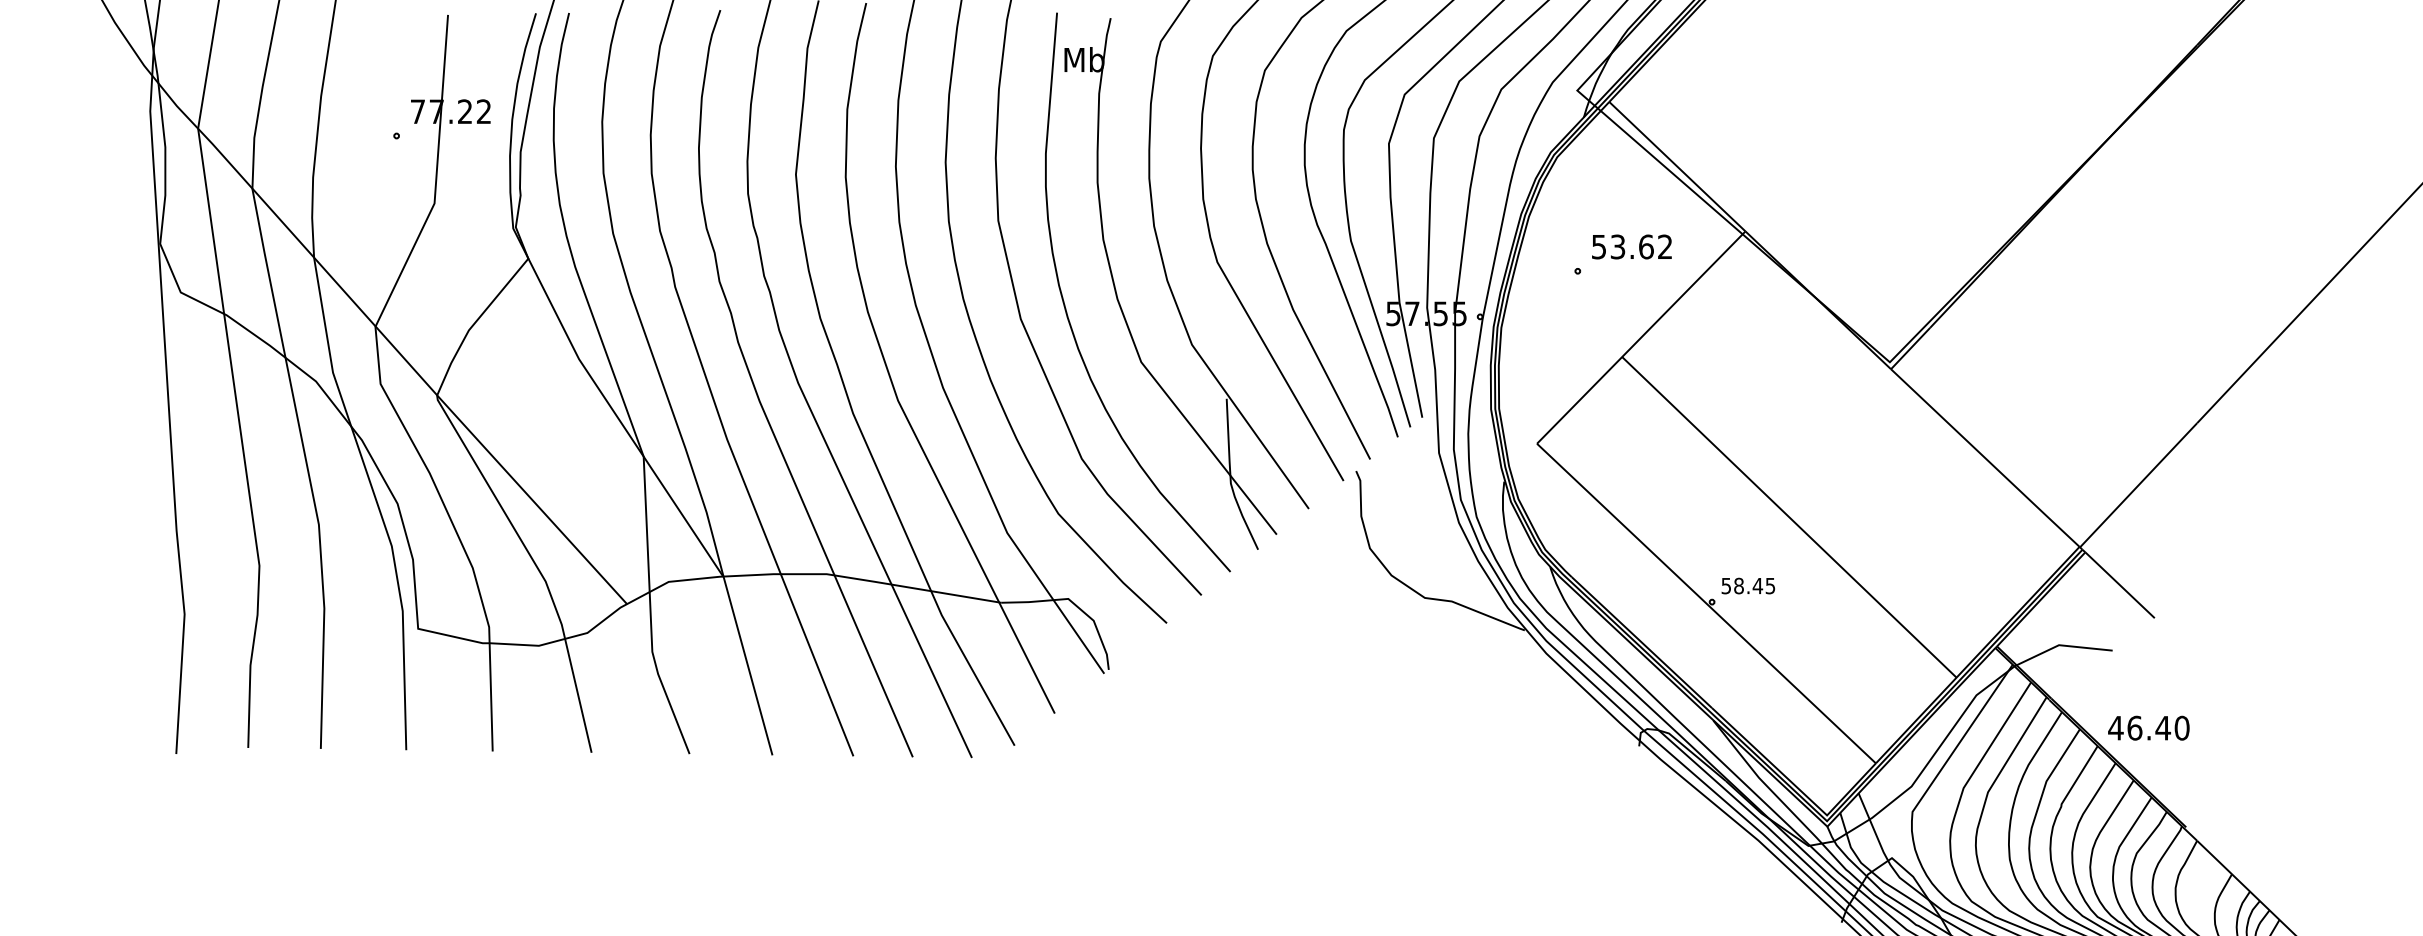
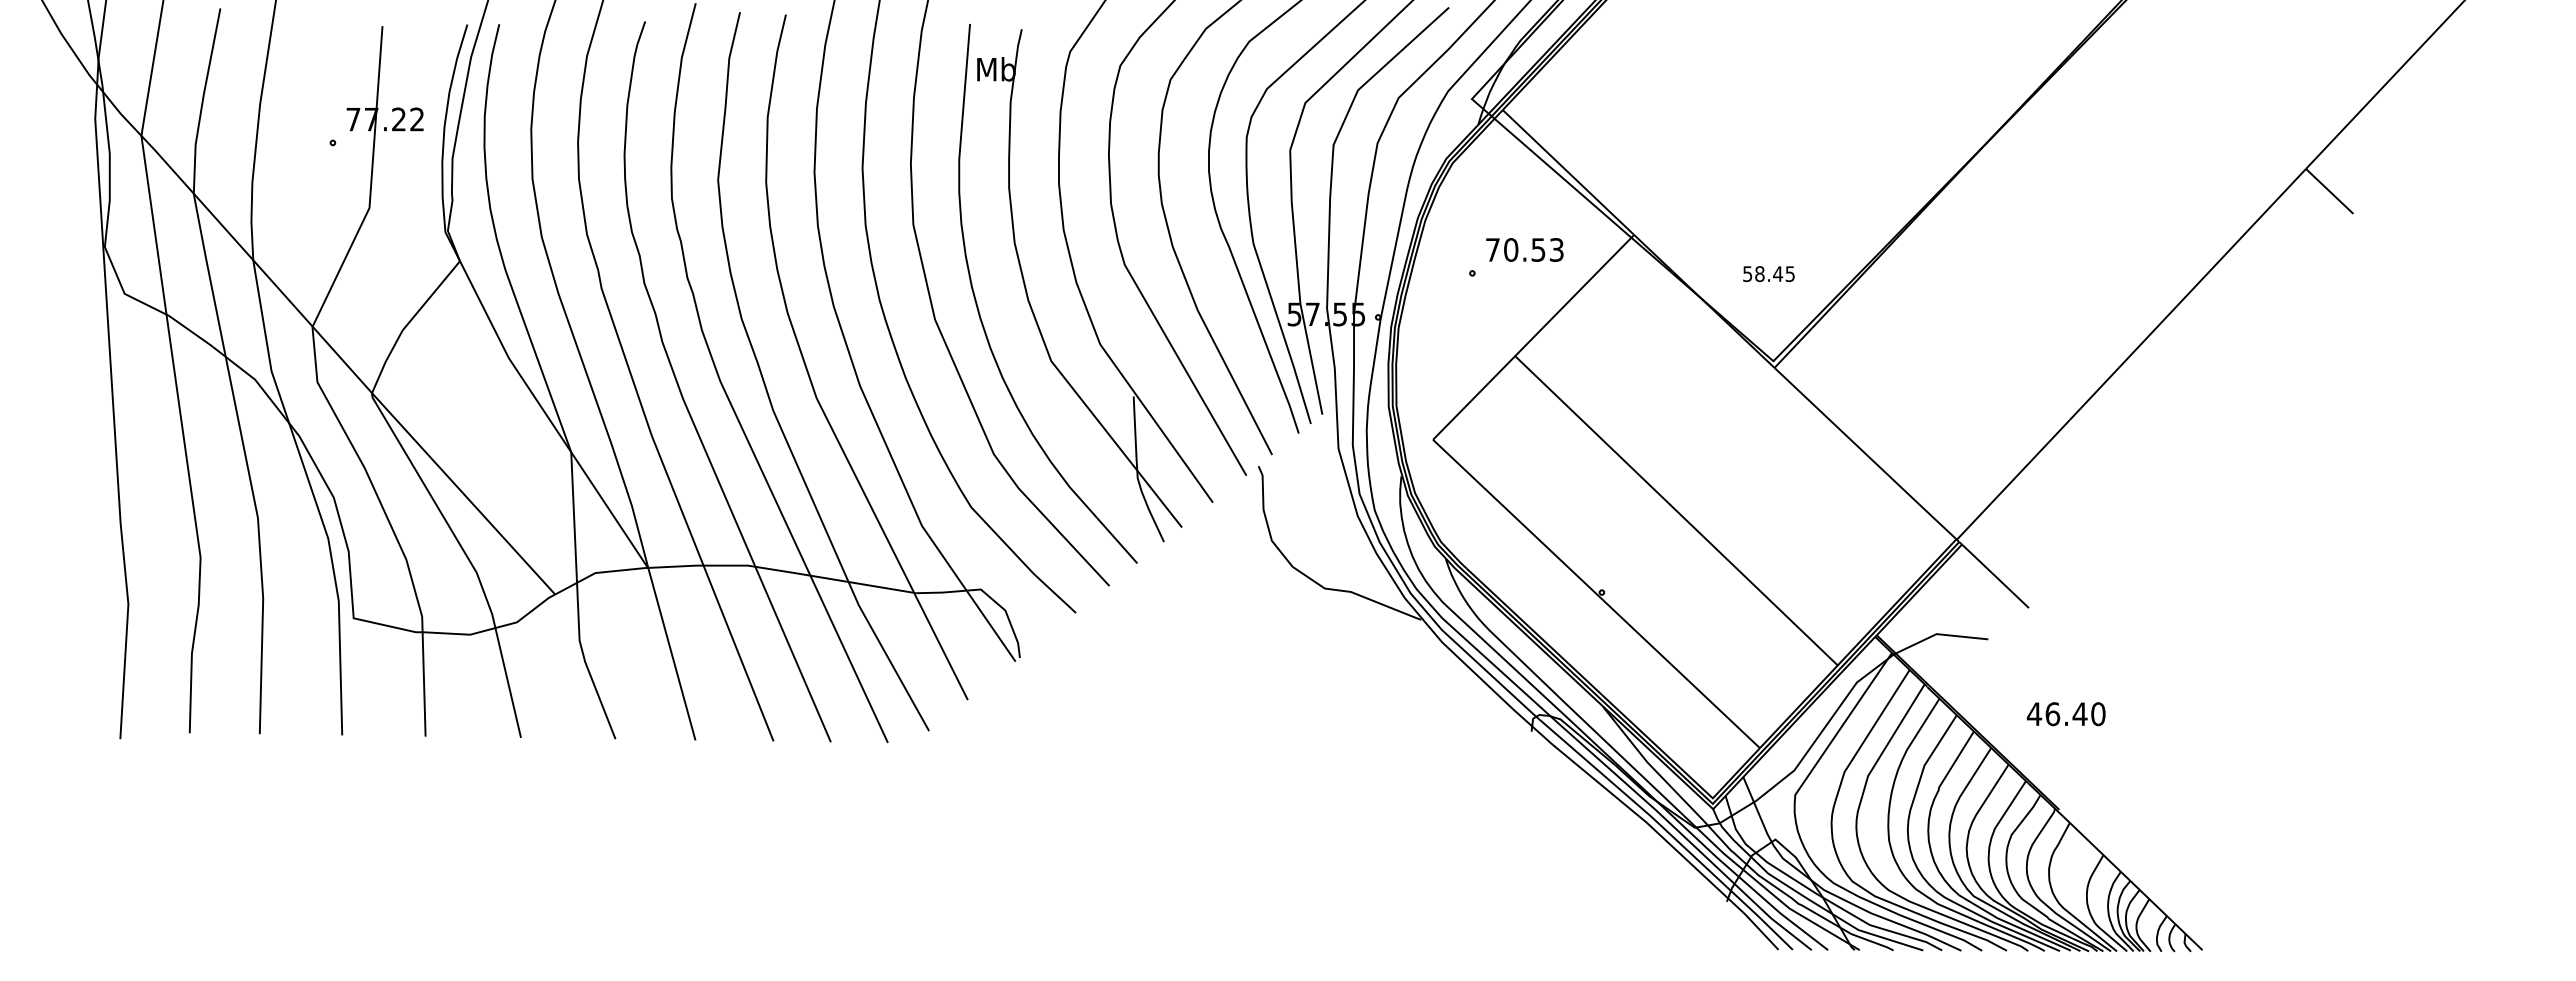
text: (1631, 246) -> (1524, 249), 53.62 -> 70.53
text: (1747, 586) -> (1768, 274), moved
text: (2149, 728) -> (2066, 714), moved

